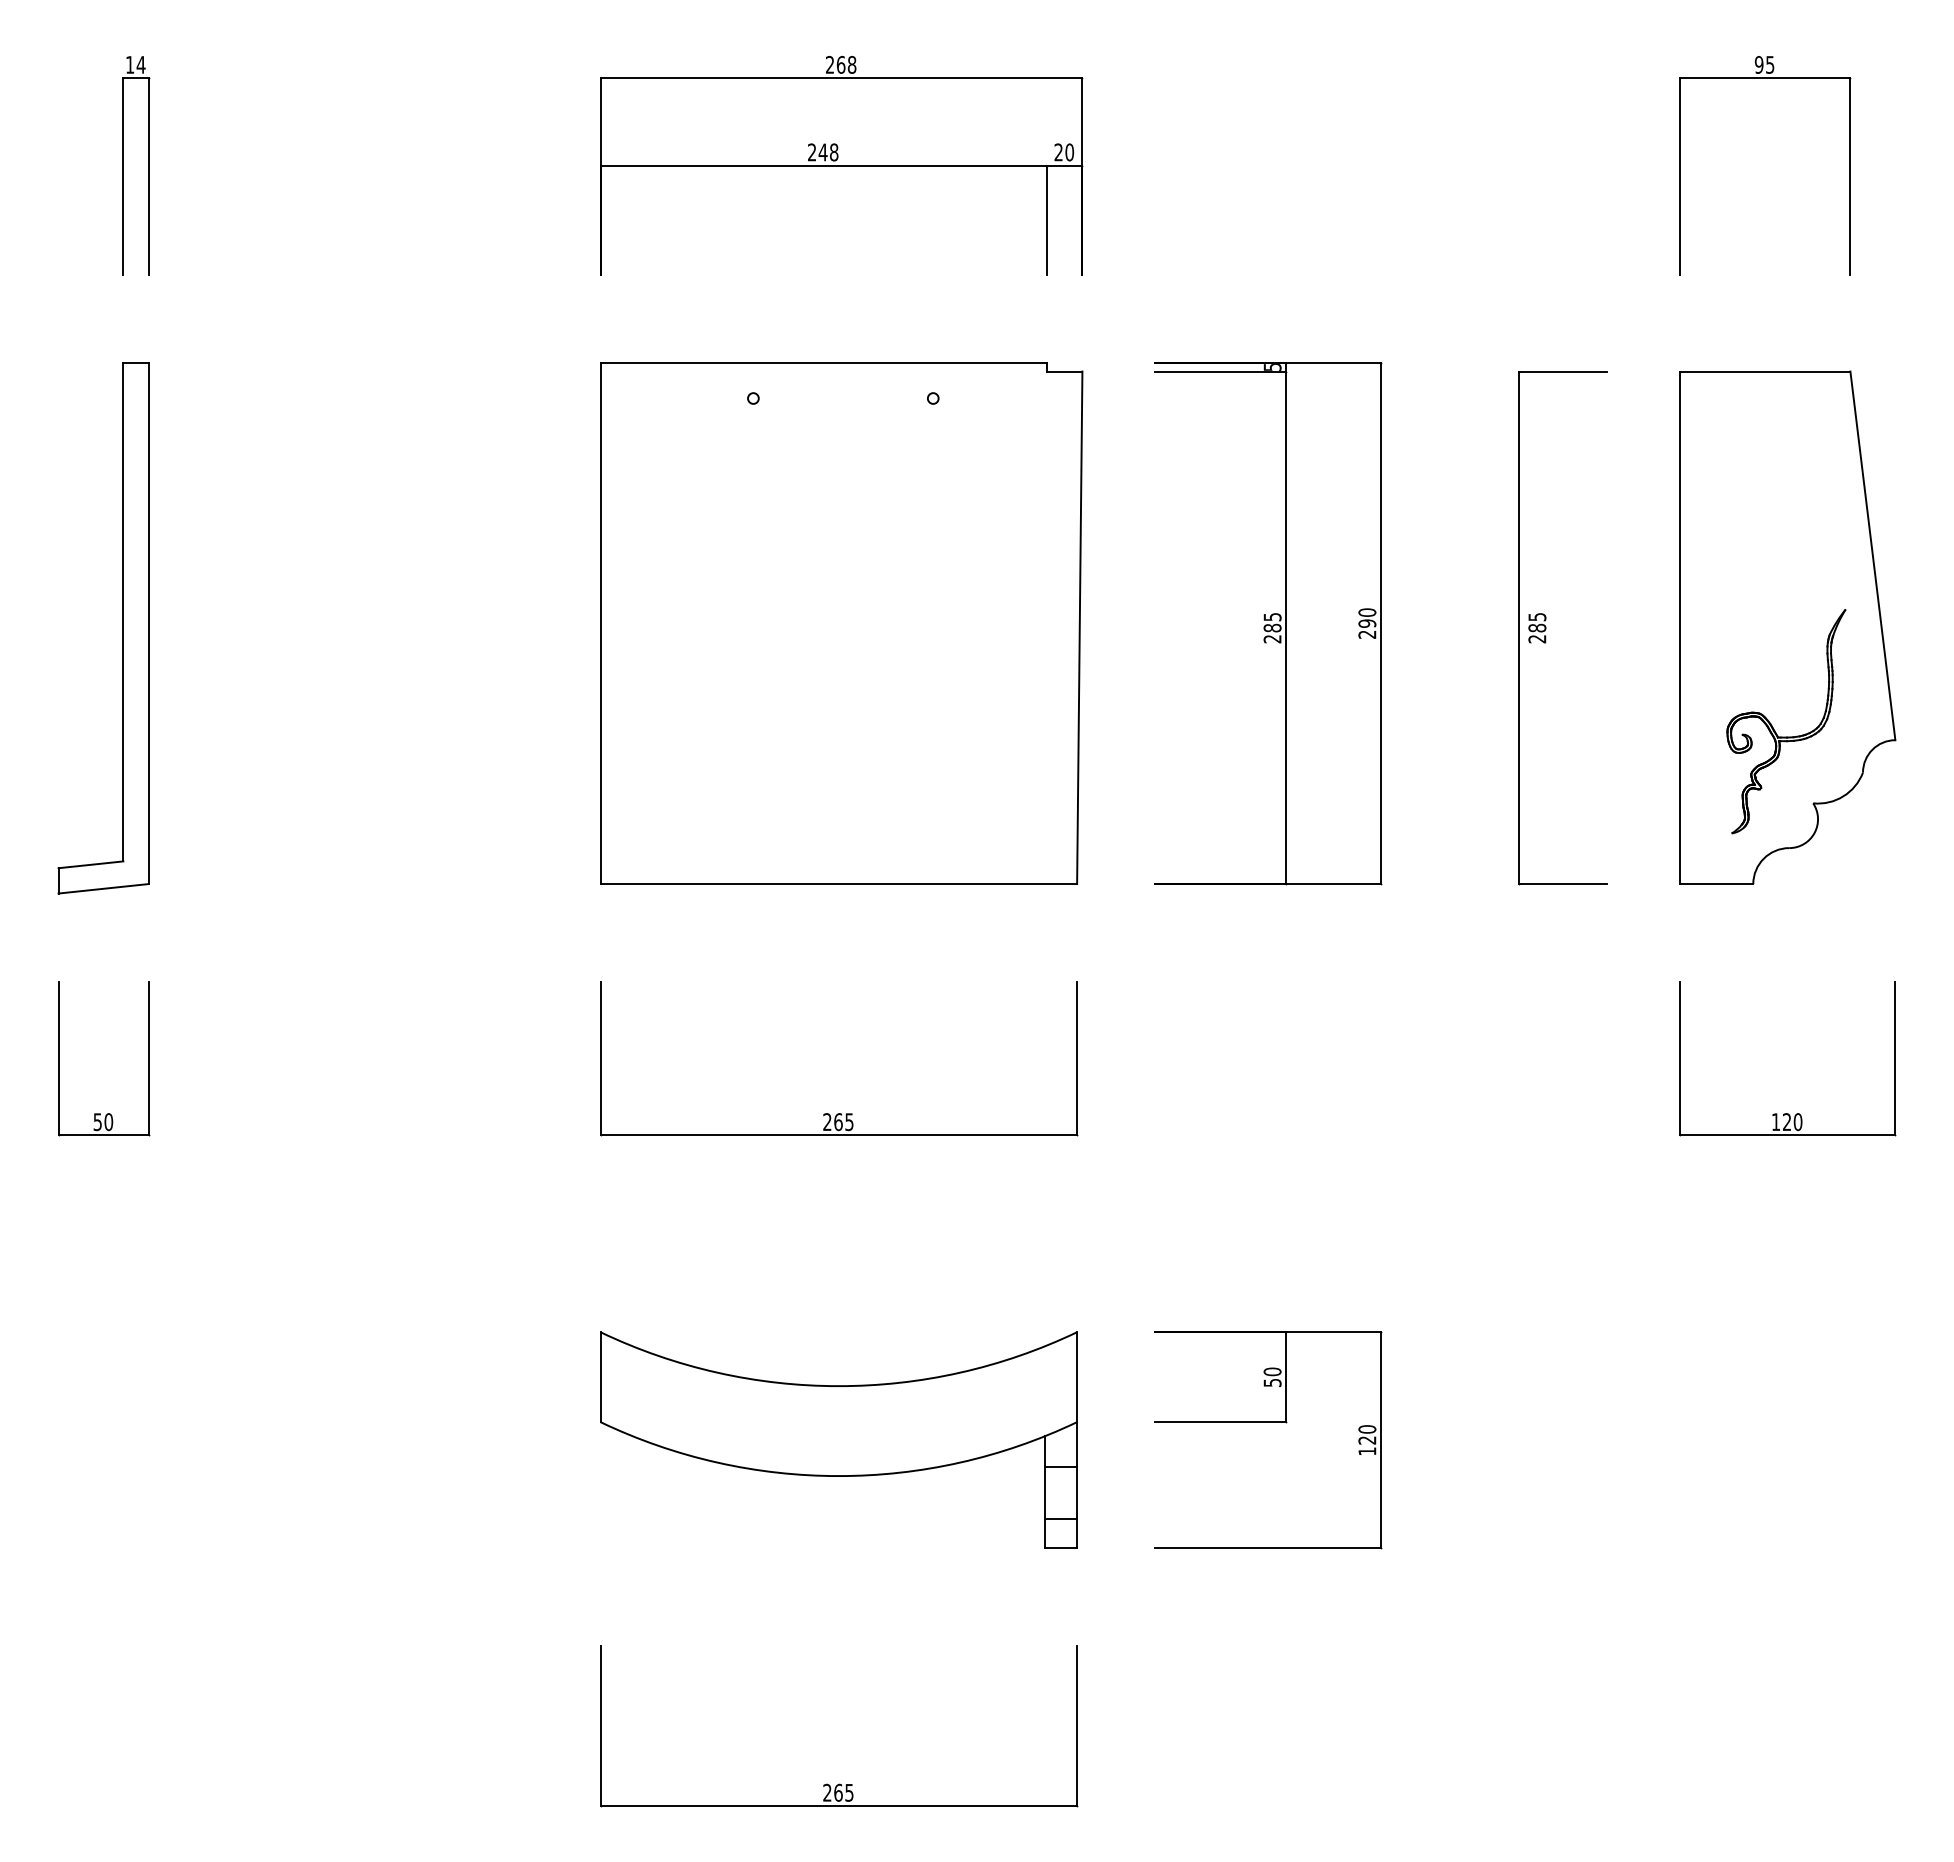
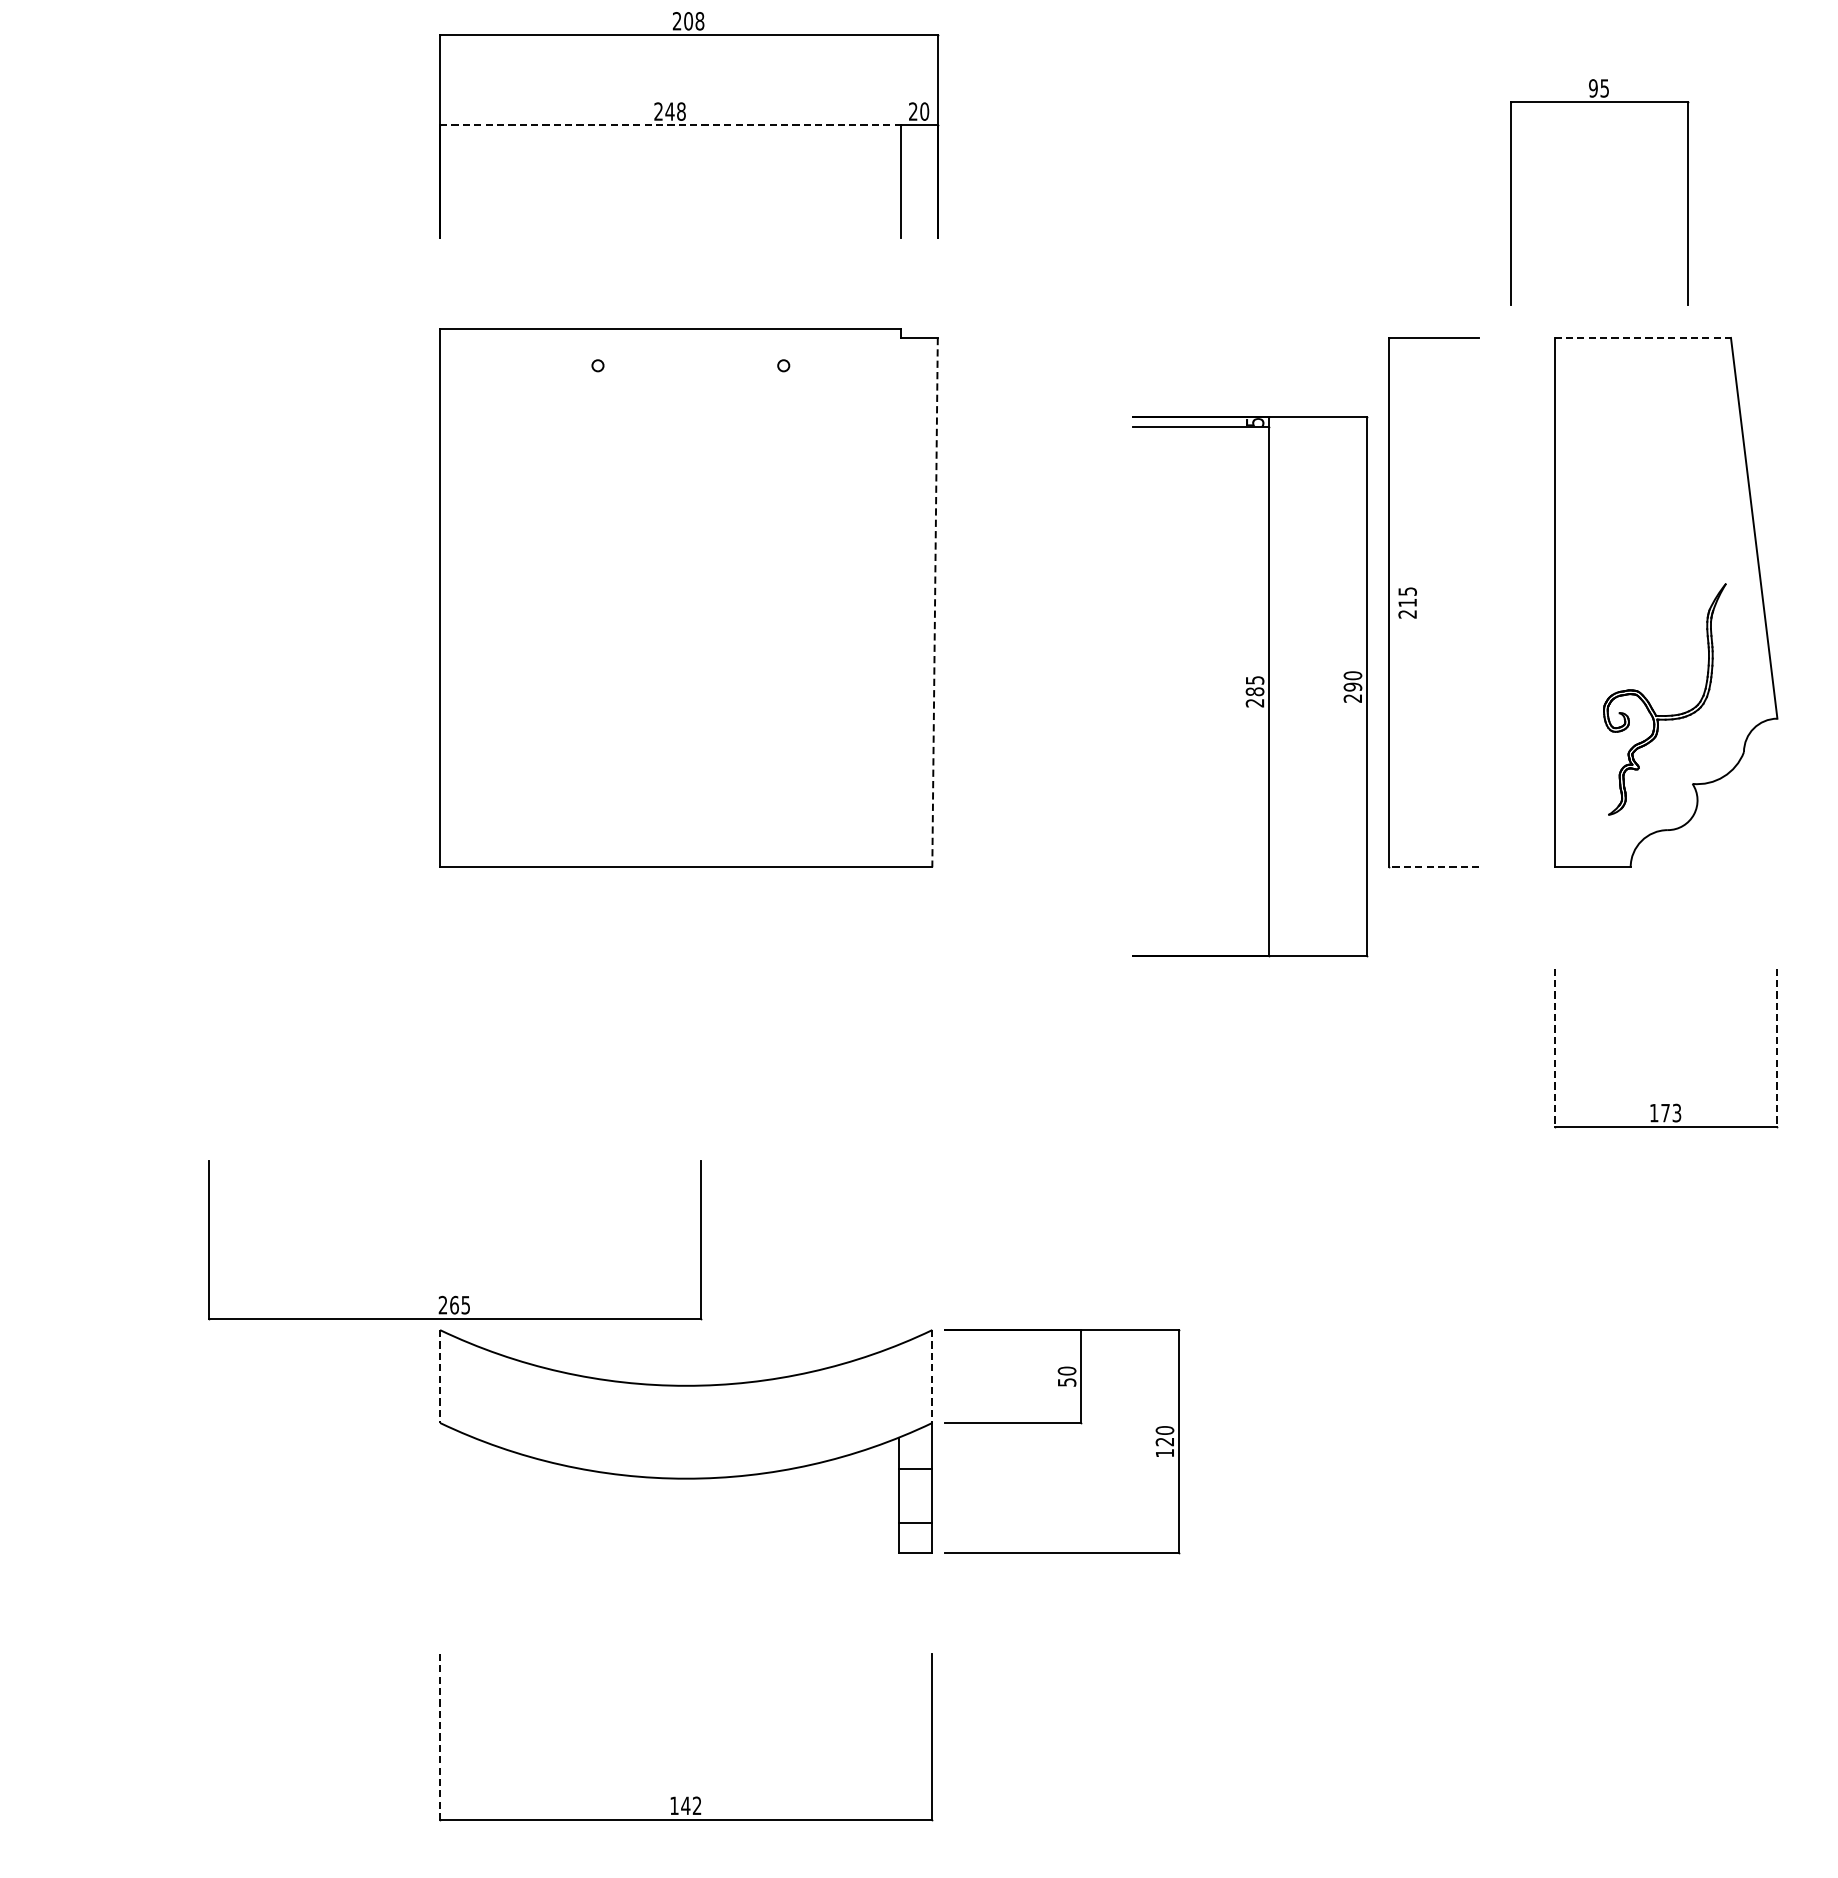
text: (841, 64) -> (688, 20), 268 -> 208
line: (823, 165) -> (670, 125), solid -> dashed
part: (1849, 165) -> (1686, 192), moved
line: (1765, 371) -> (1643, 337), solid -> dashed
part: (1268, 623) -> (1250, 686), moved
text: (1537, 627) -> (1407, 602), 285 -> 215
line: (1079, 628) -> (934, 603), solid -> dashed
line: (1562, 884) -> (1433, 867), solid -> dashed
line: (1679, 1058) -> (1554, 1047), solid -> dashed
line: (1895, 1058) -> (1777, 1047), solid -> dashed
part: (839, 1113) -> (455, 1296), moved
text: (1792, 1122) -> (1671, 1113), 120 -> 173
line: (600, 1377) -> (440, 1376), solid -> dashed
line: (1077, 1377) -> (932, 1376), solid -> dashed
part: (1268, 1422) -> (1062, 1423), moved
line: (600, 1726) -> (440, 1737), solid -> dashed
text: (838, 1792) -> (685, 1805), 265 -> 142

